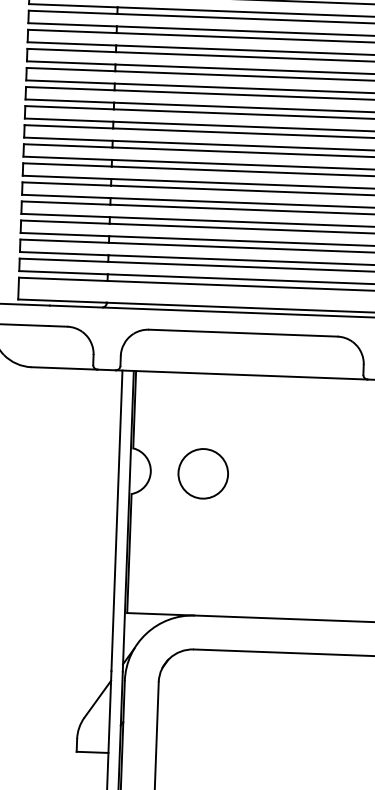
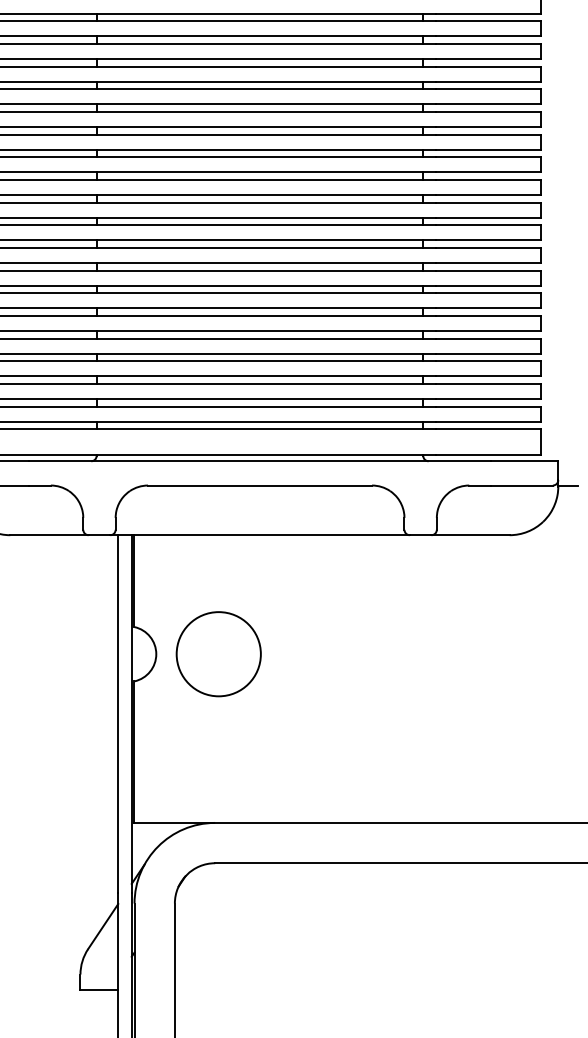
circle: (203, 473) -> (218, 654), size x1.43

